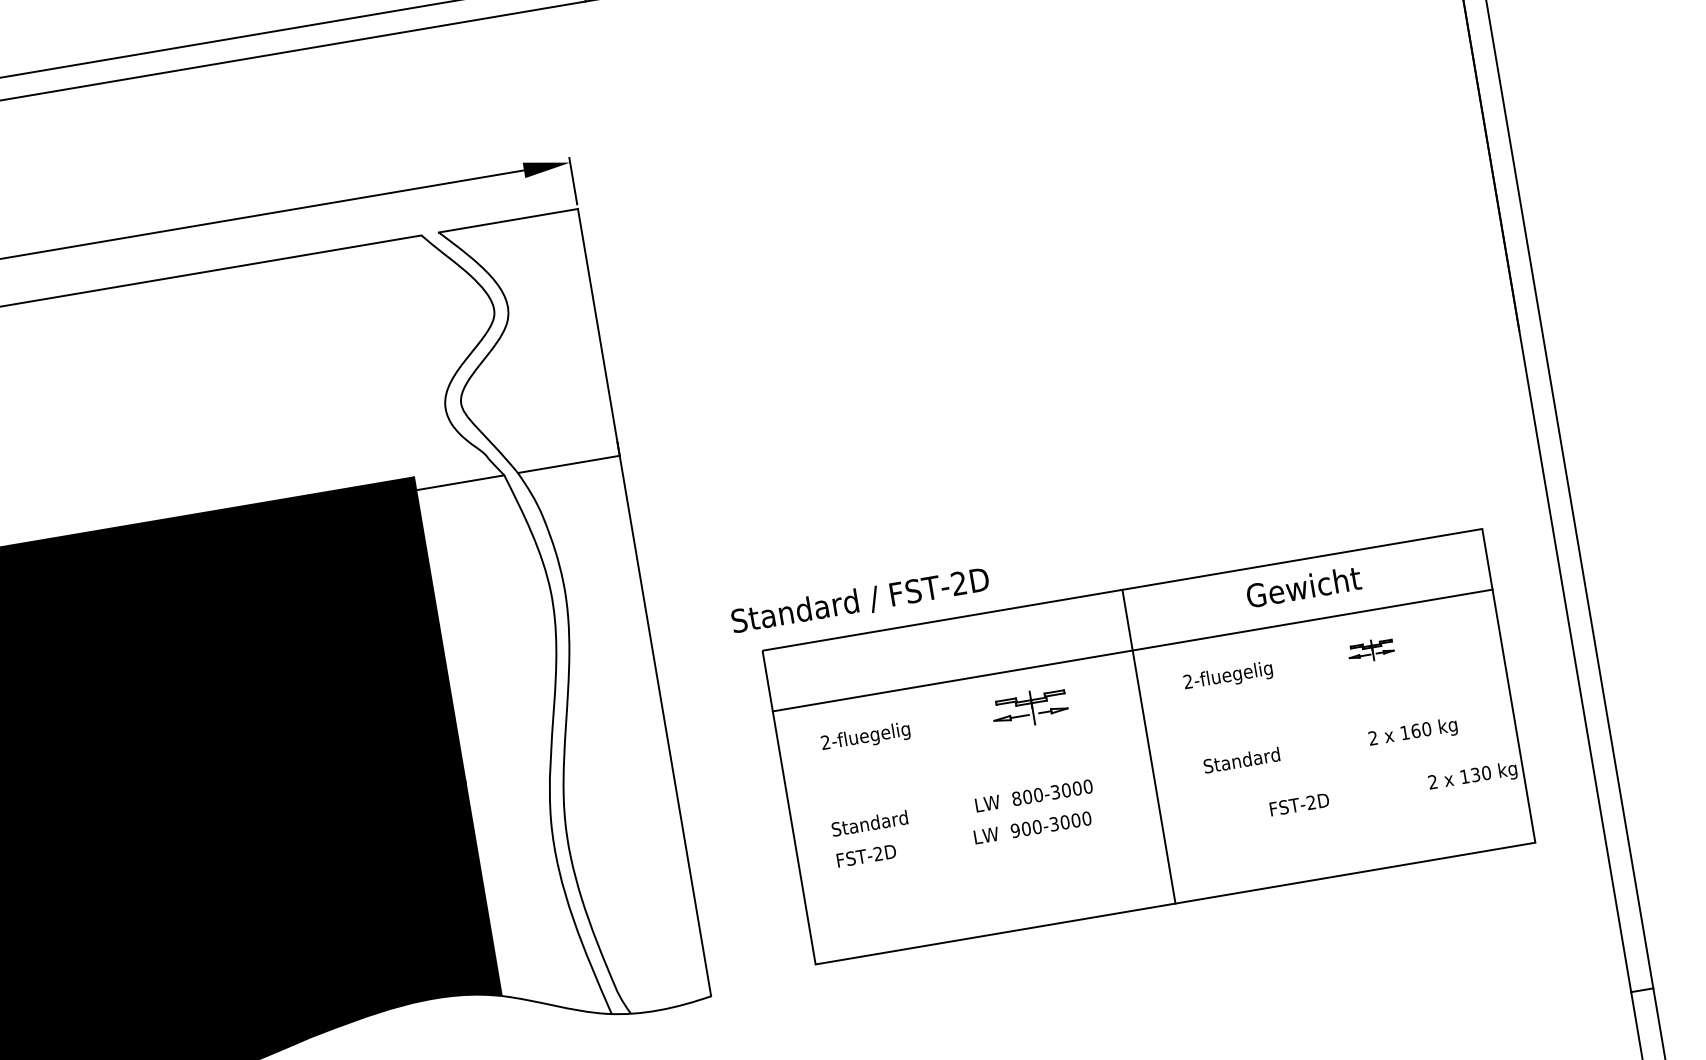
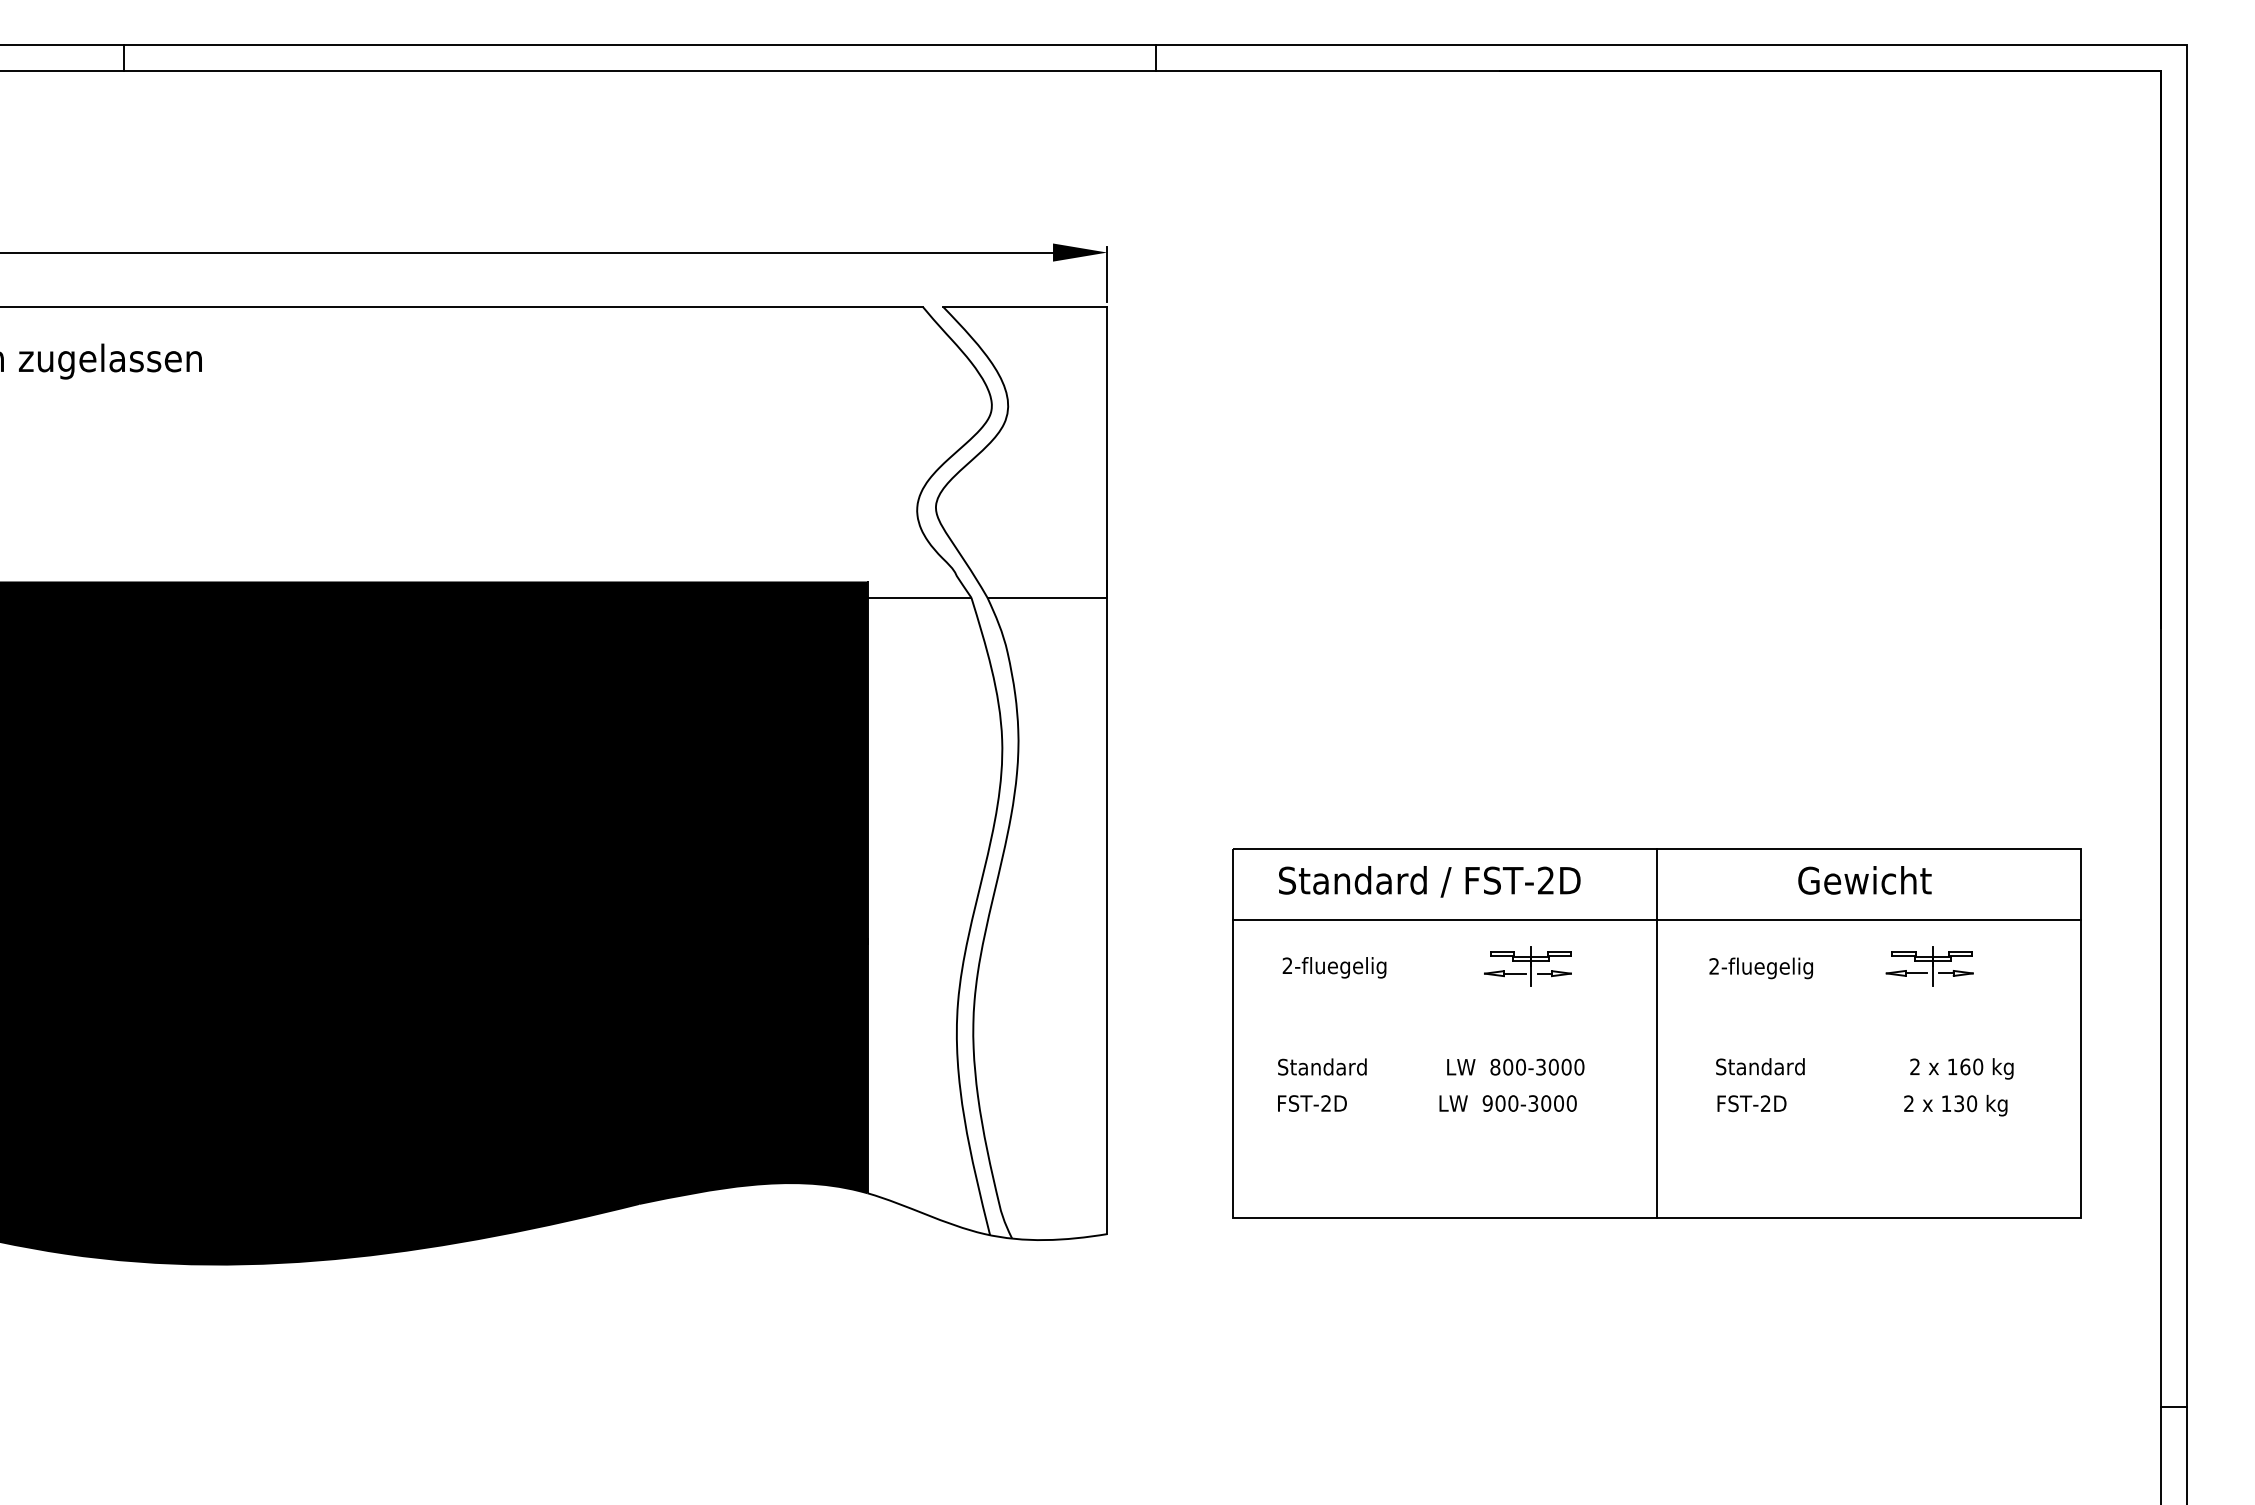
text: (860, 600) -> (1429, 881), moved
part: (1371, 650) -> (1929, 966), size x1.67
text: (1393, 790) -> (1862, 1105), moved

